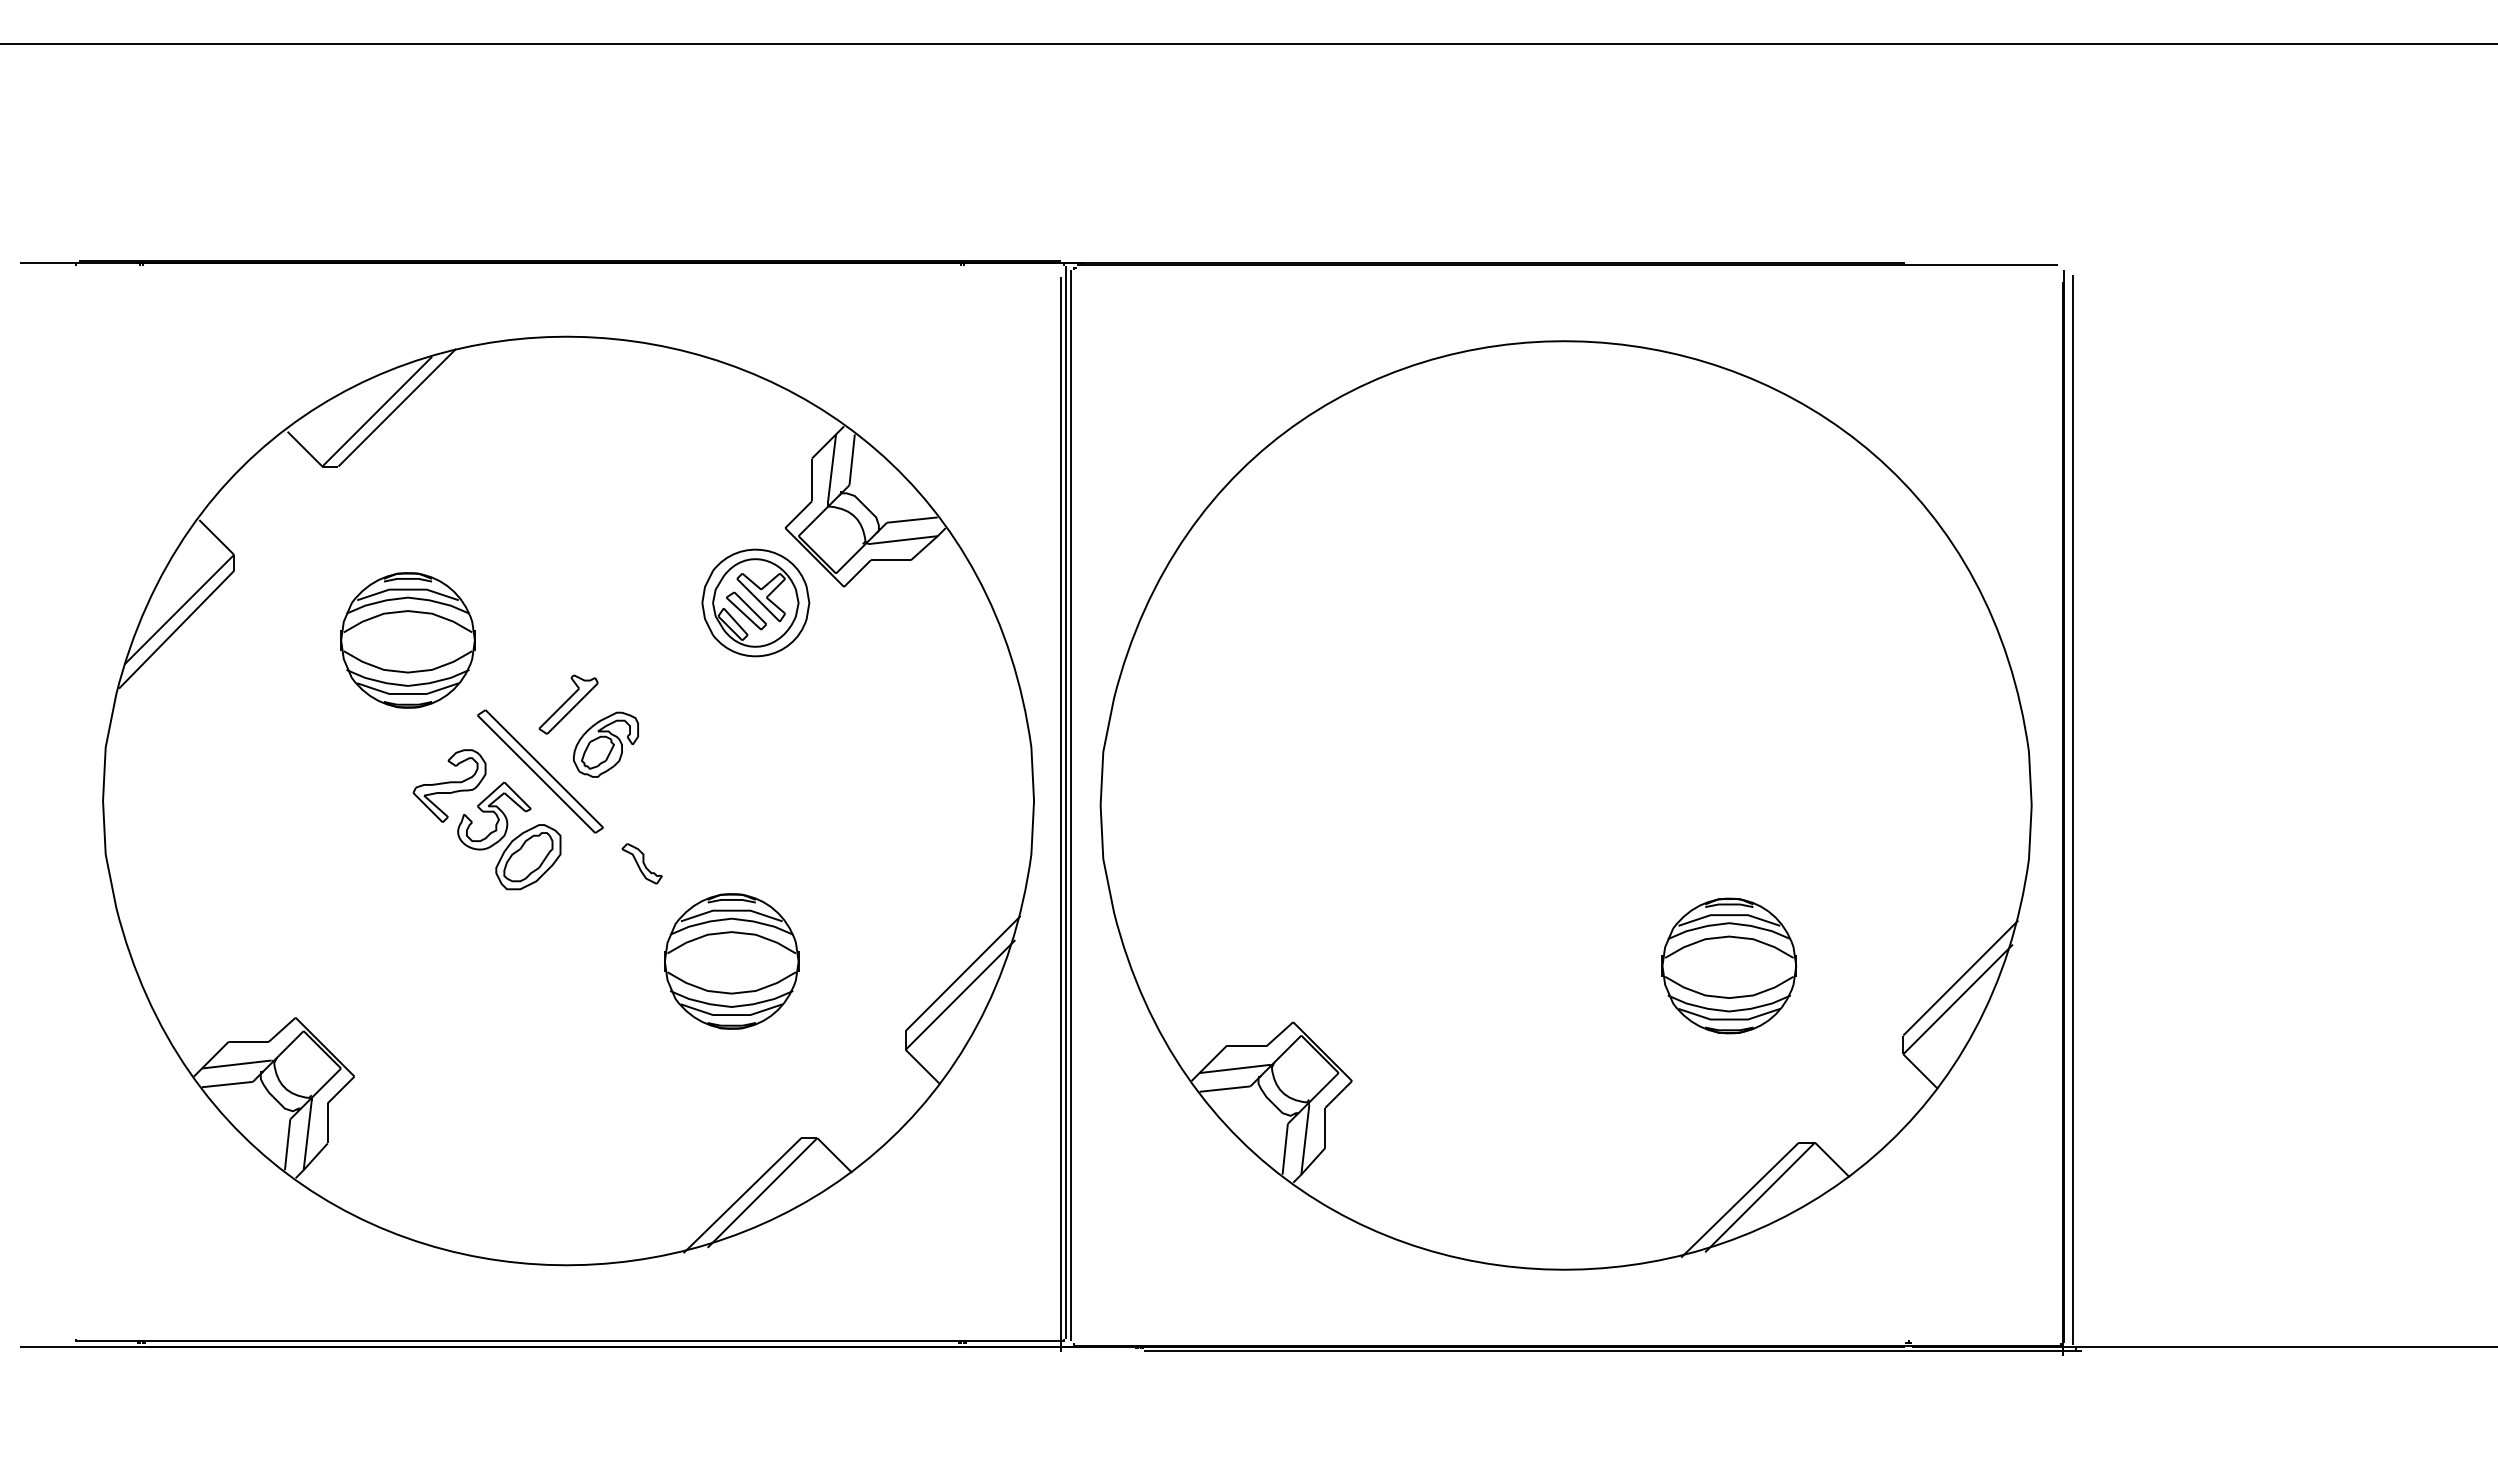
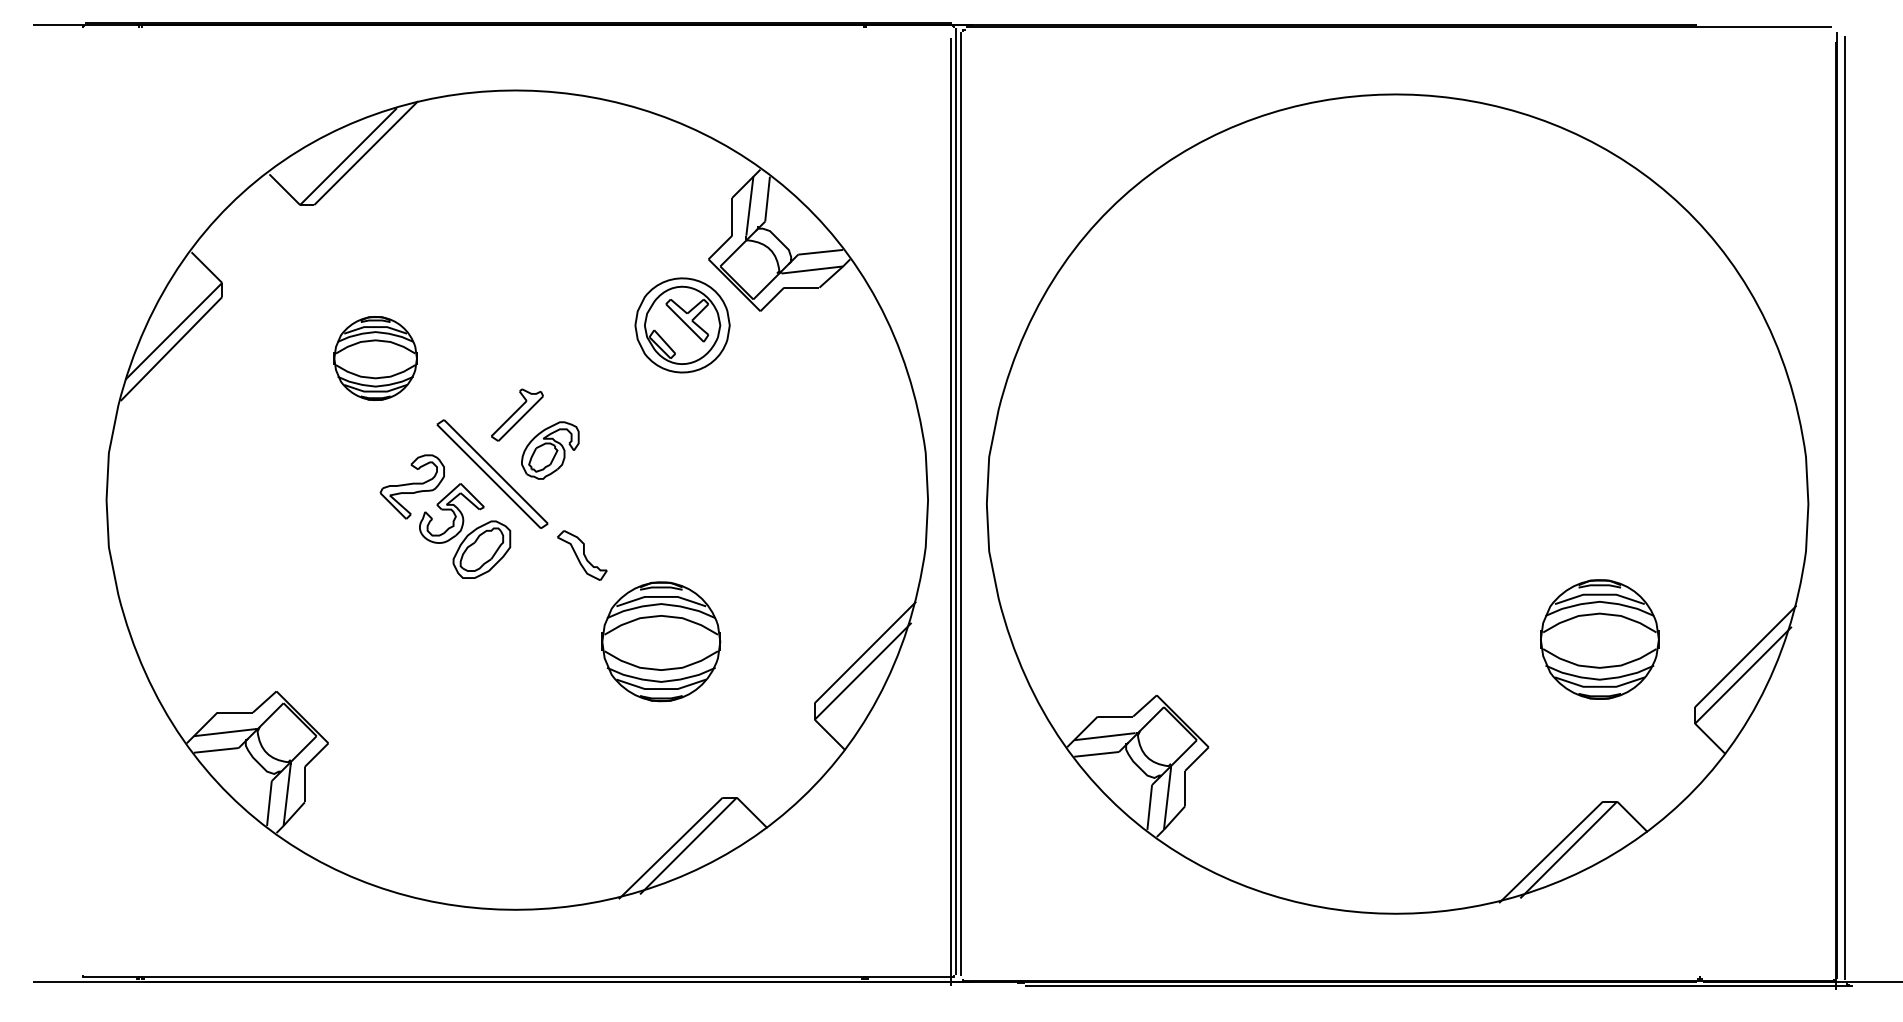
part: (746, 610) -> (674, 332), removed
part: (407, 640) -> (375, 358), size x0.7
part: (641, 863) -> (581, 555), size x1.4
part: (1729, 965) -> (1599, 639), moved

